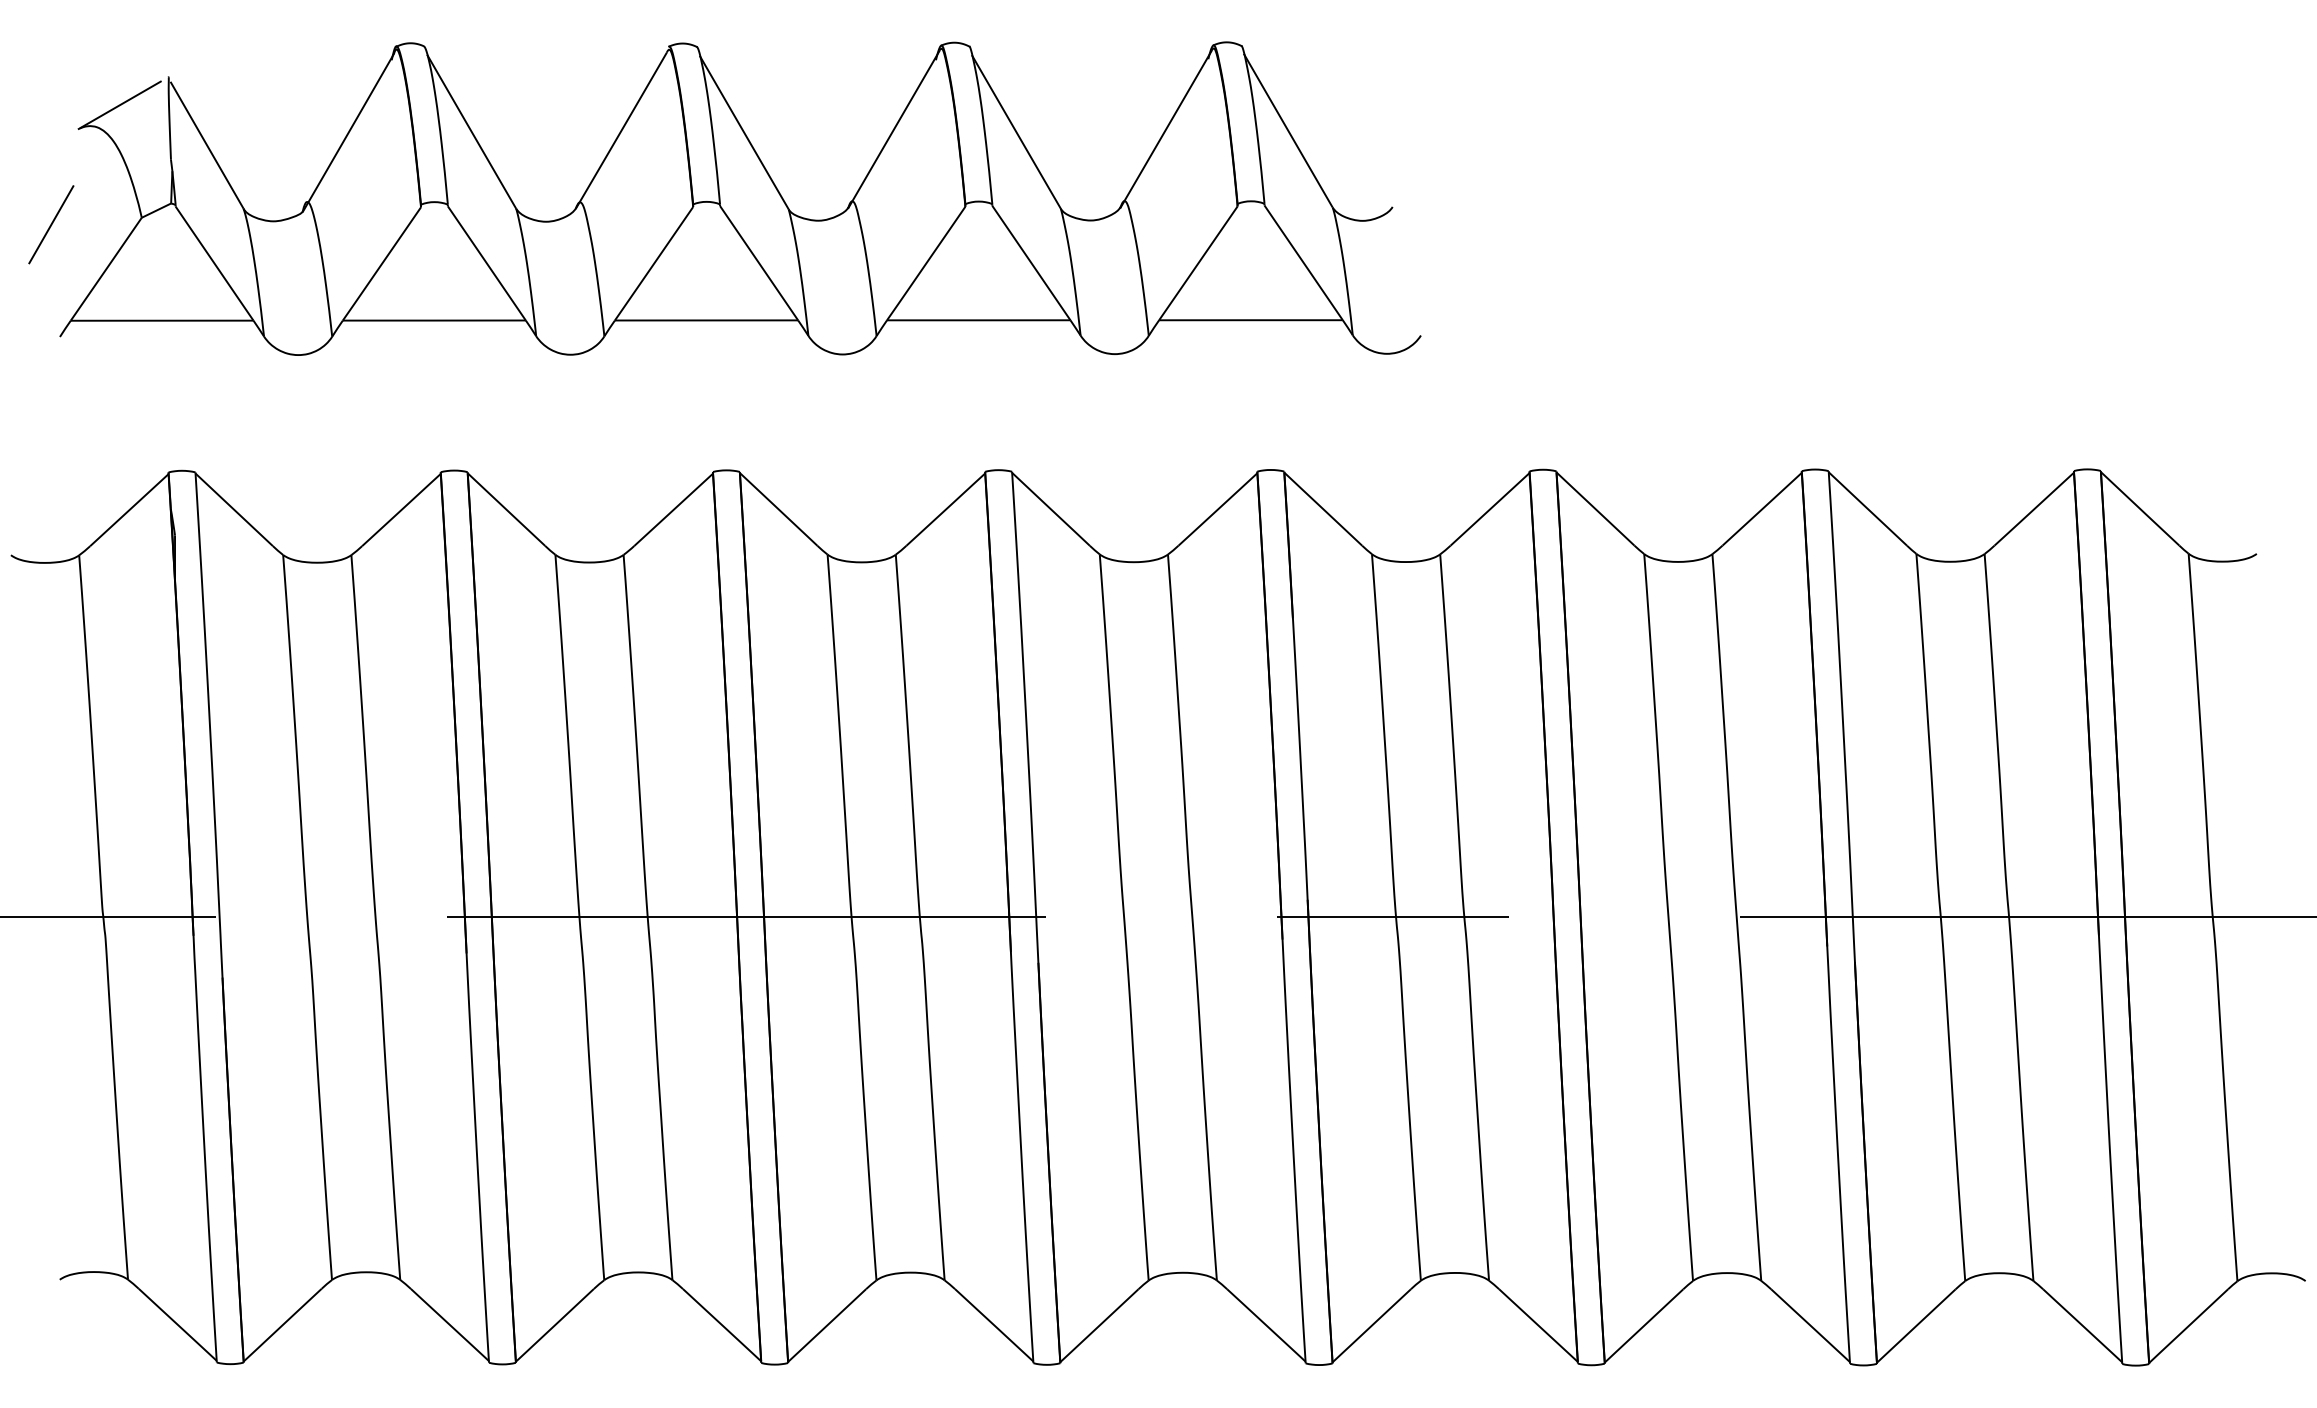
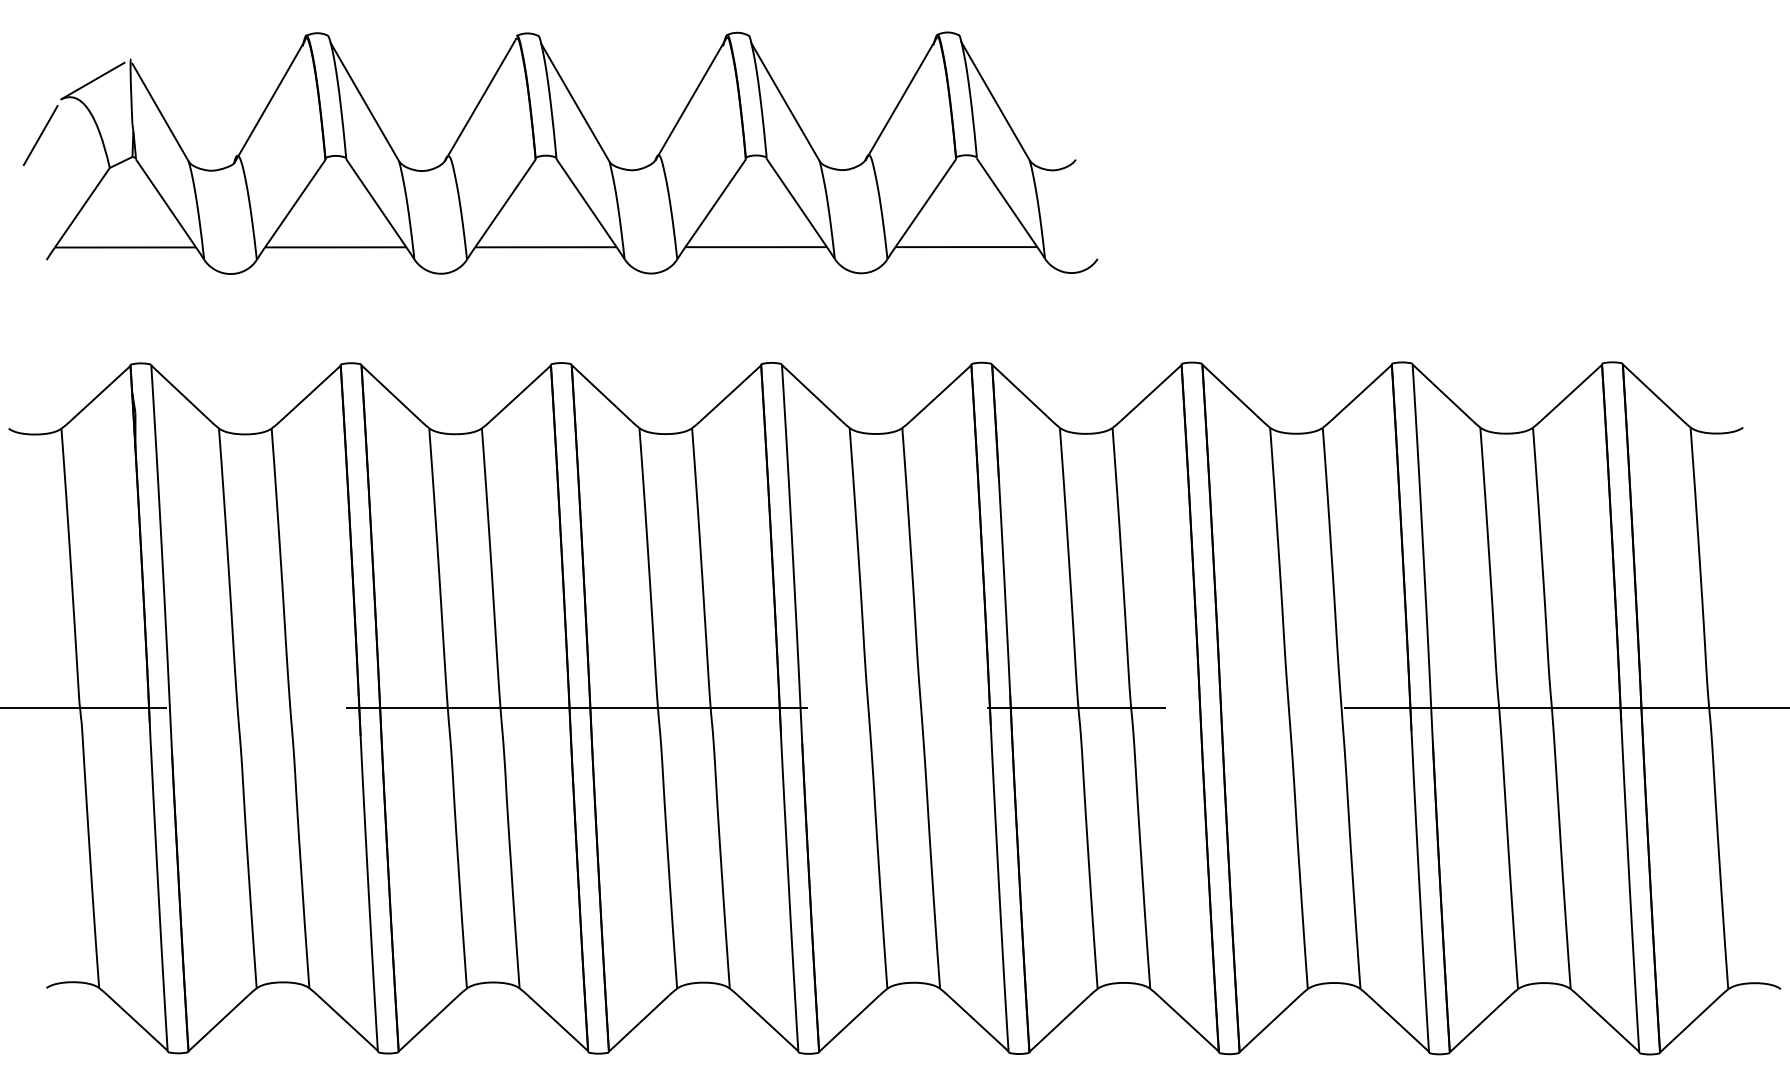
line: (51, 224) -> (40, 135), moved

